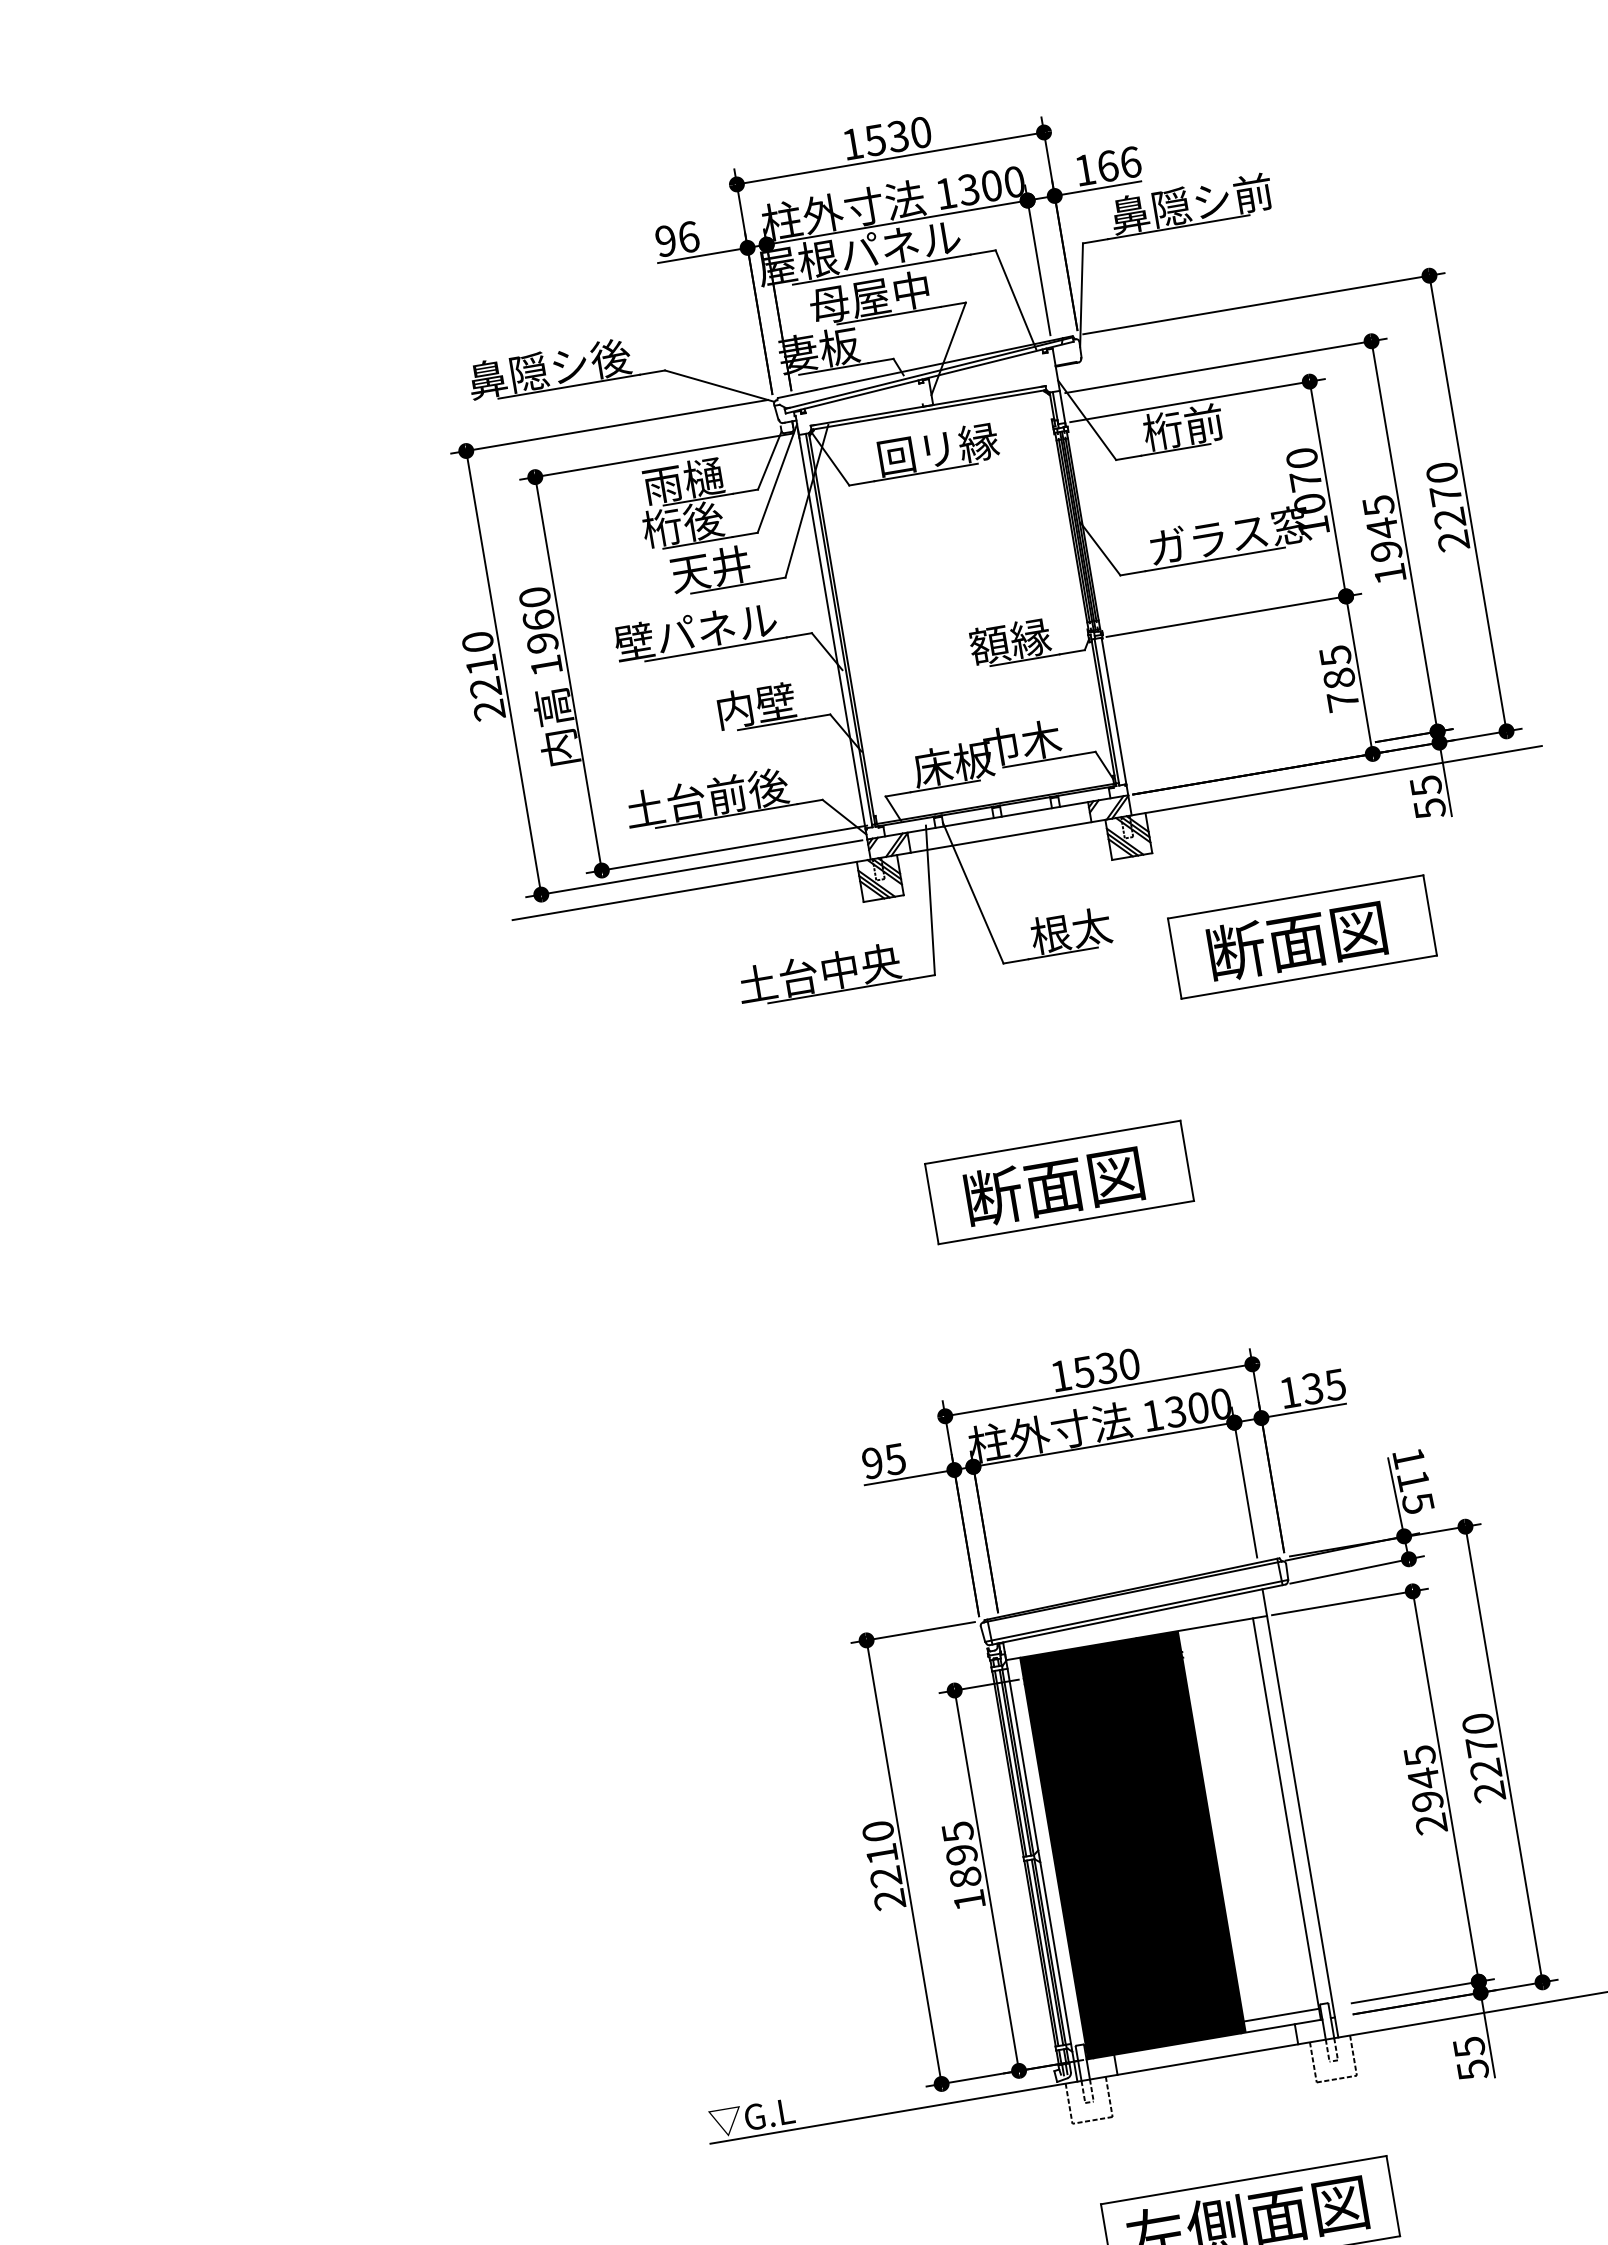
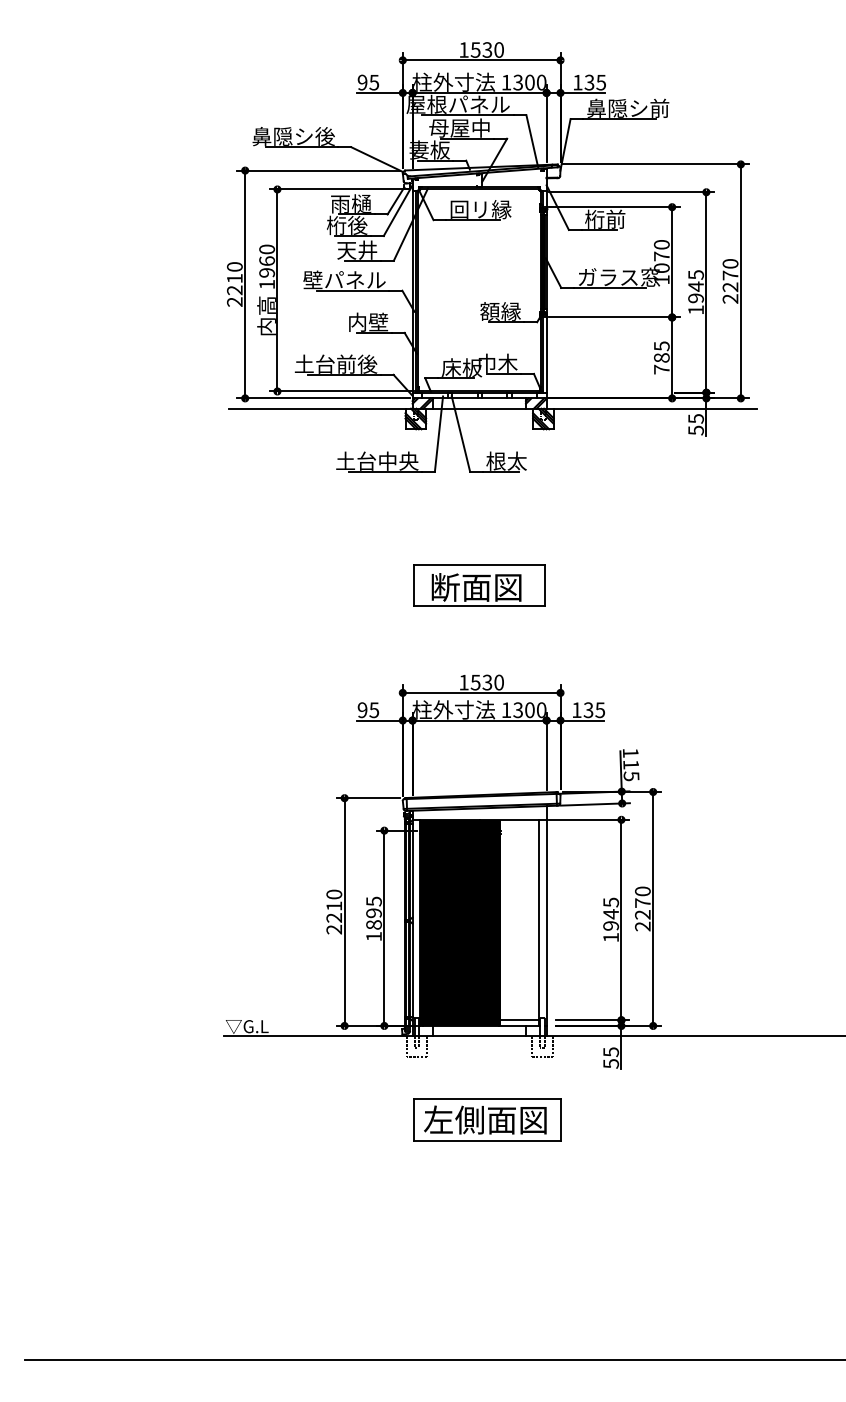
text: (1119, 164) -> (595, 82), 166 -> 135
text: (689, 236) -> (374, 82), 96 -> 95
part: (1302, 936) -> (621, 483), removed
text: (1430, 1824) -> (610, 937), 2945 -> 1945

